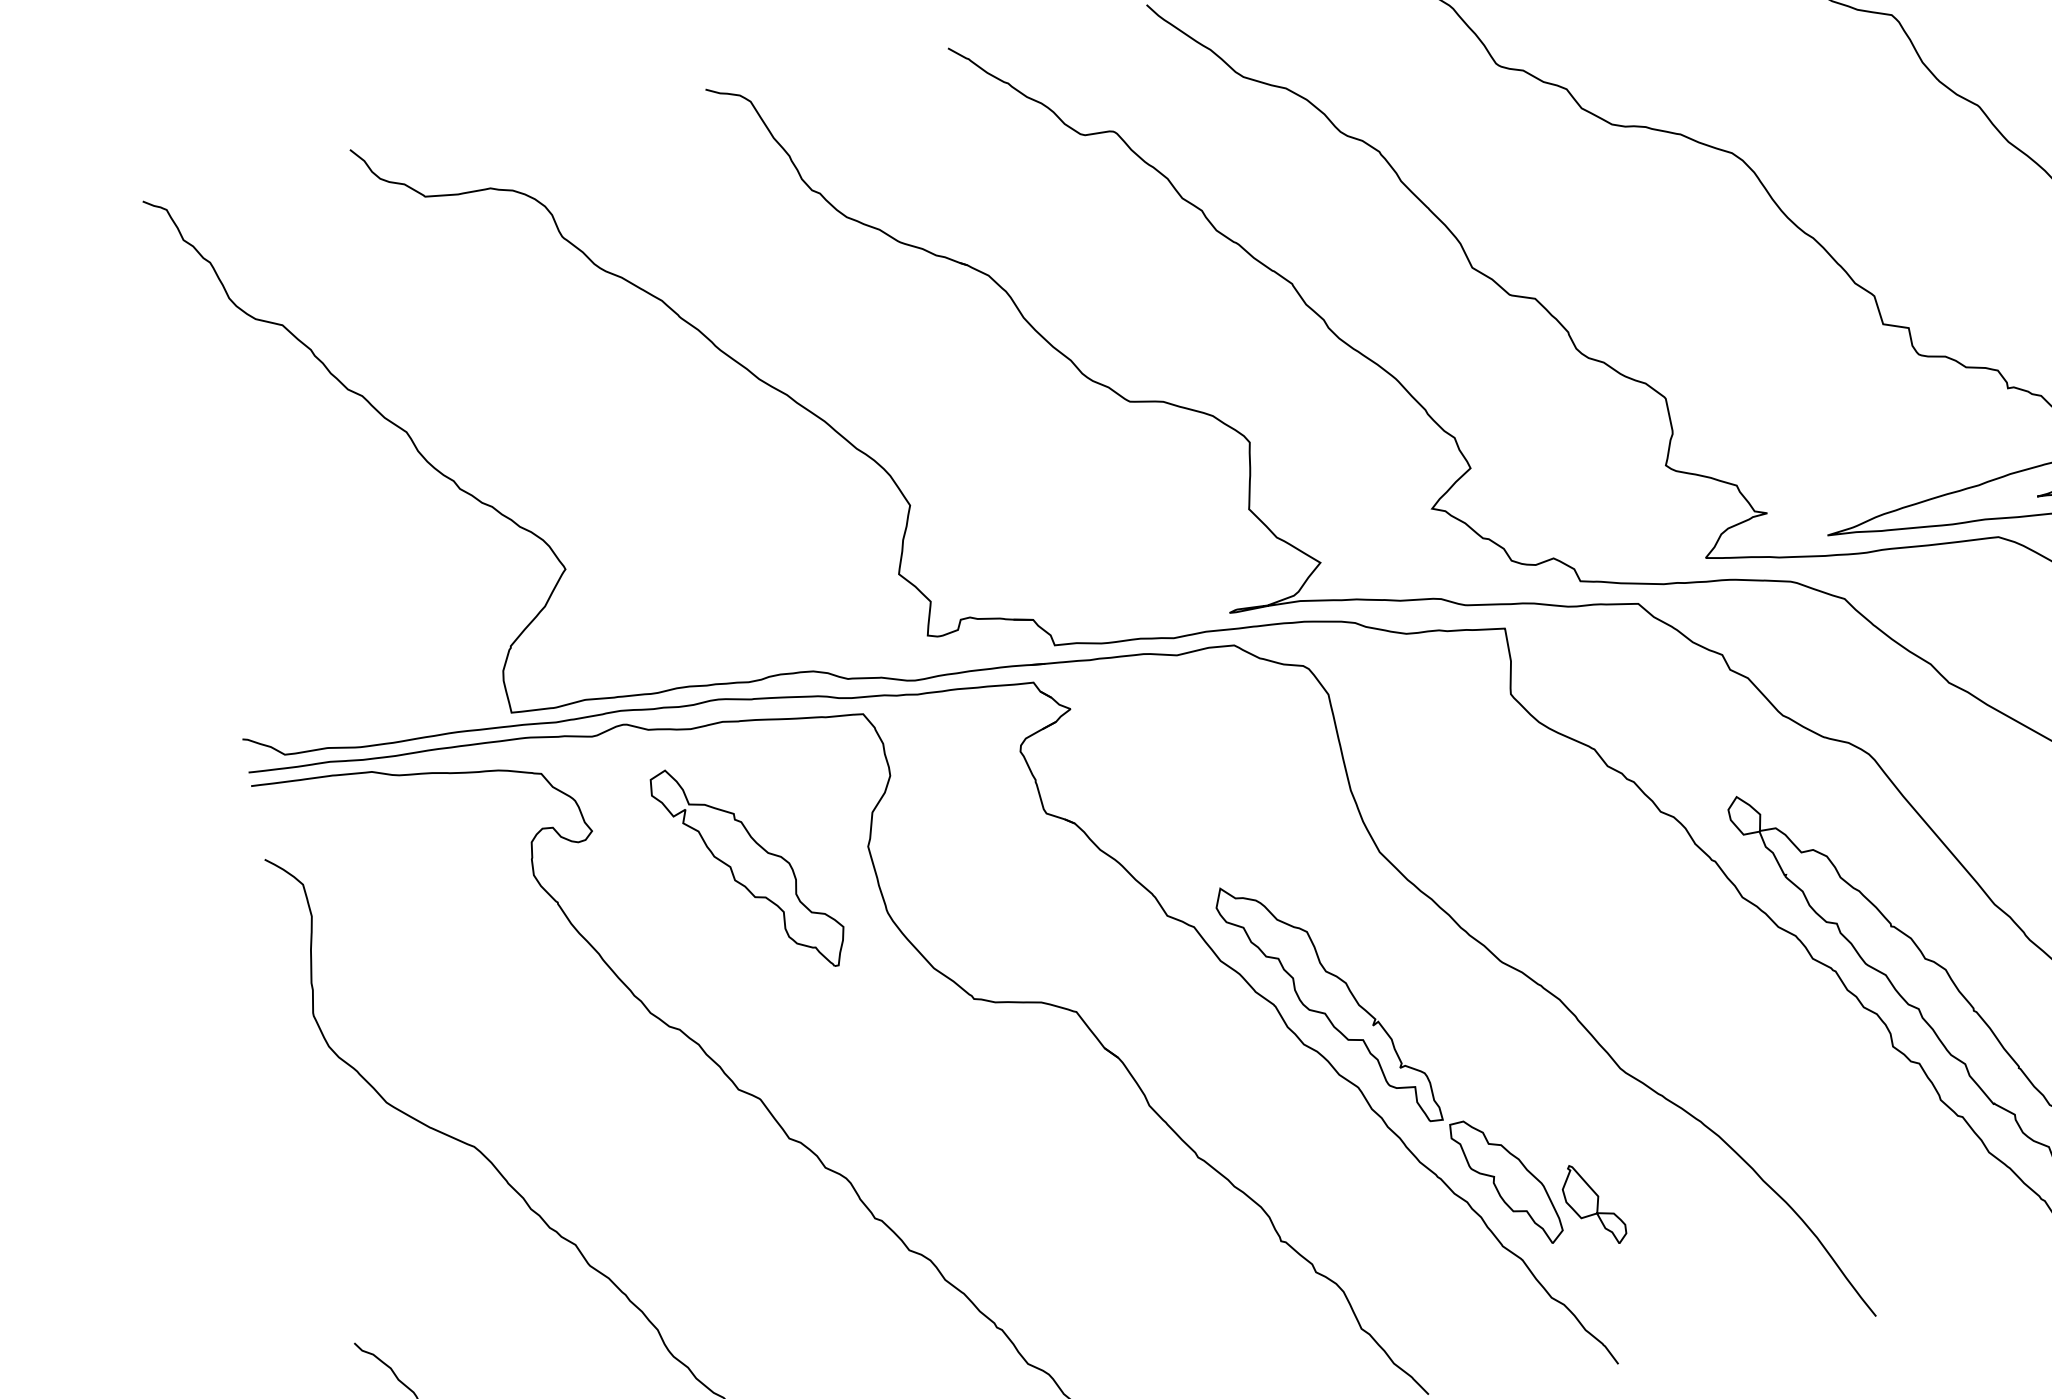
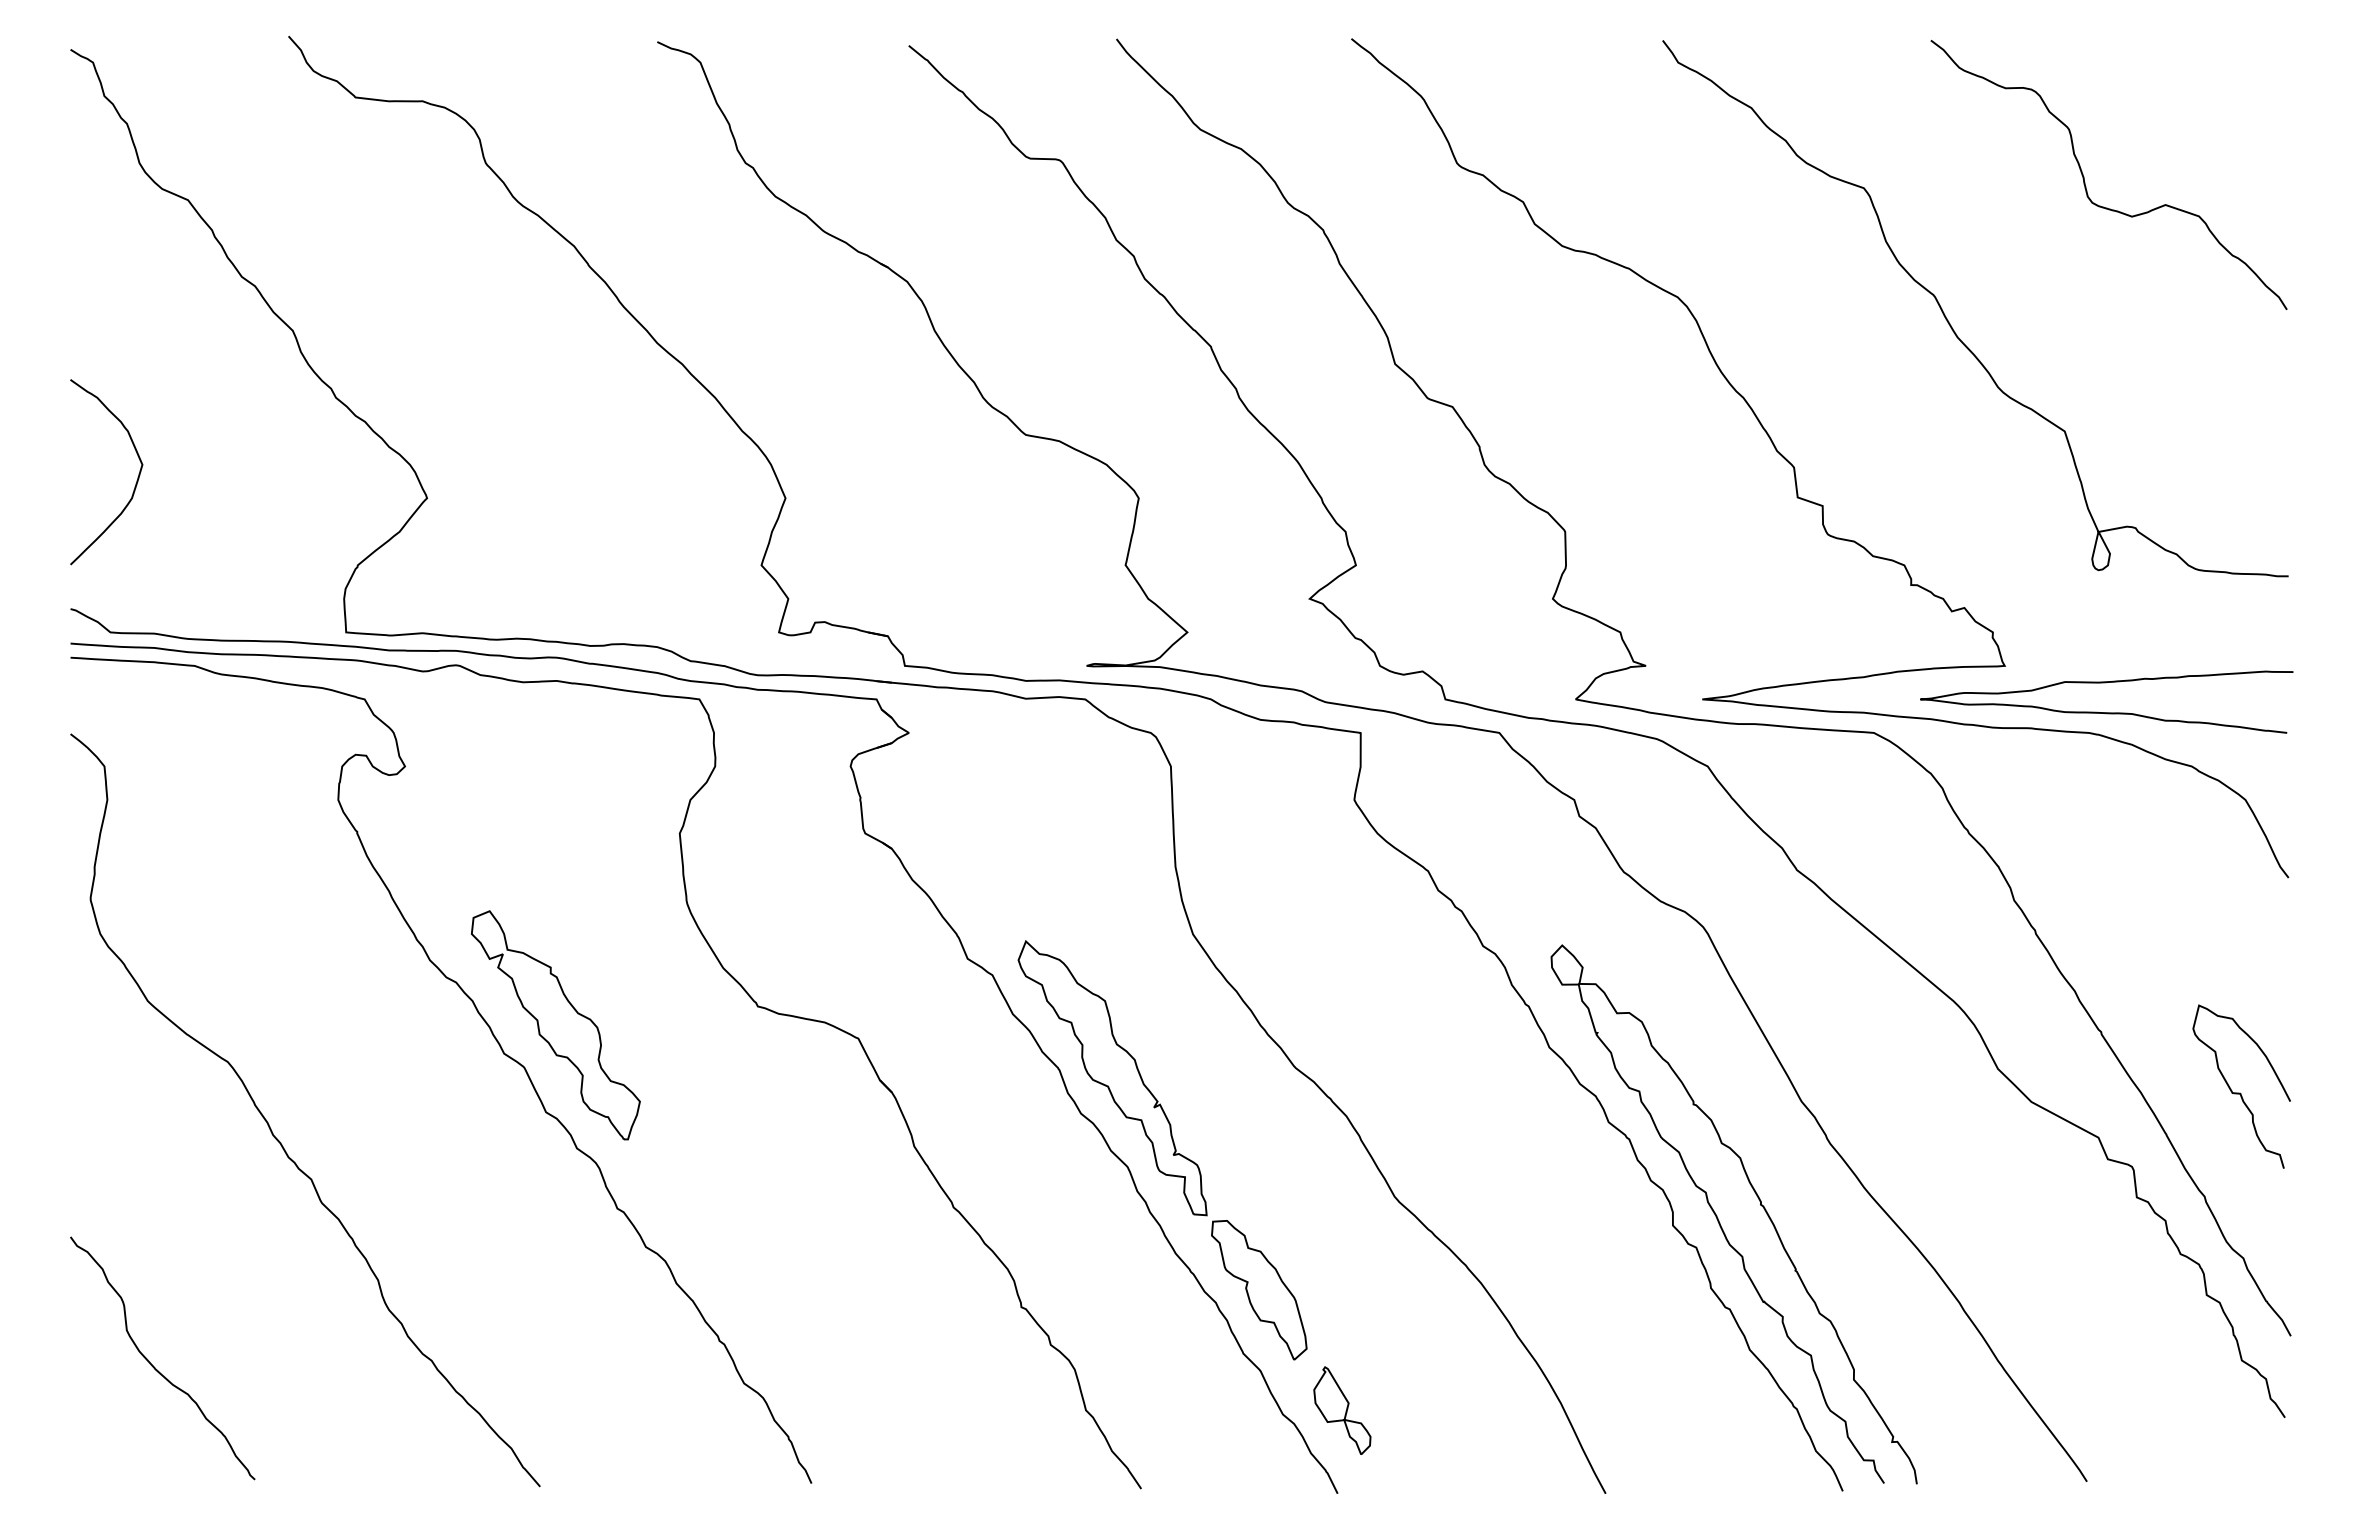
curve: (282, 607) -> (135, 483), added
part: (748, 868) -> (555, 1025), moved
part: (1593, 1204) -> (1342, 1410), moved

